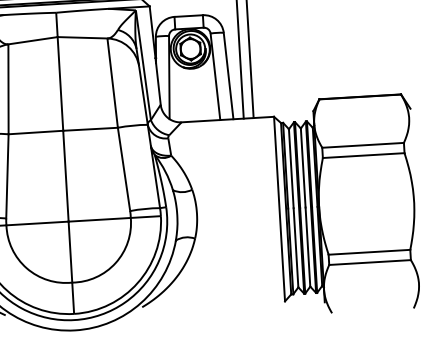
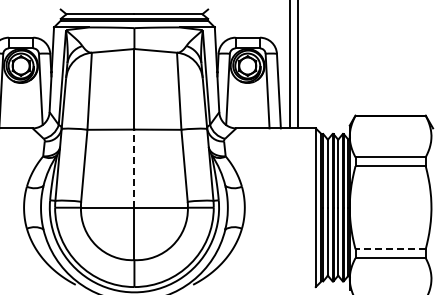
line: (65, 176) -> (134, 168), solid -> dashed
line: (369, 252) -> (390, 249), solid -> dashed

